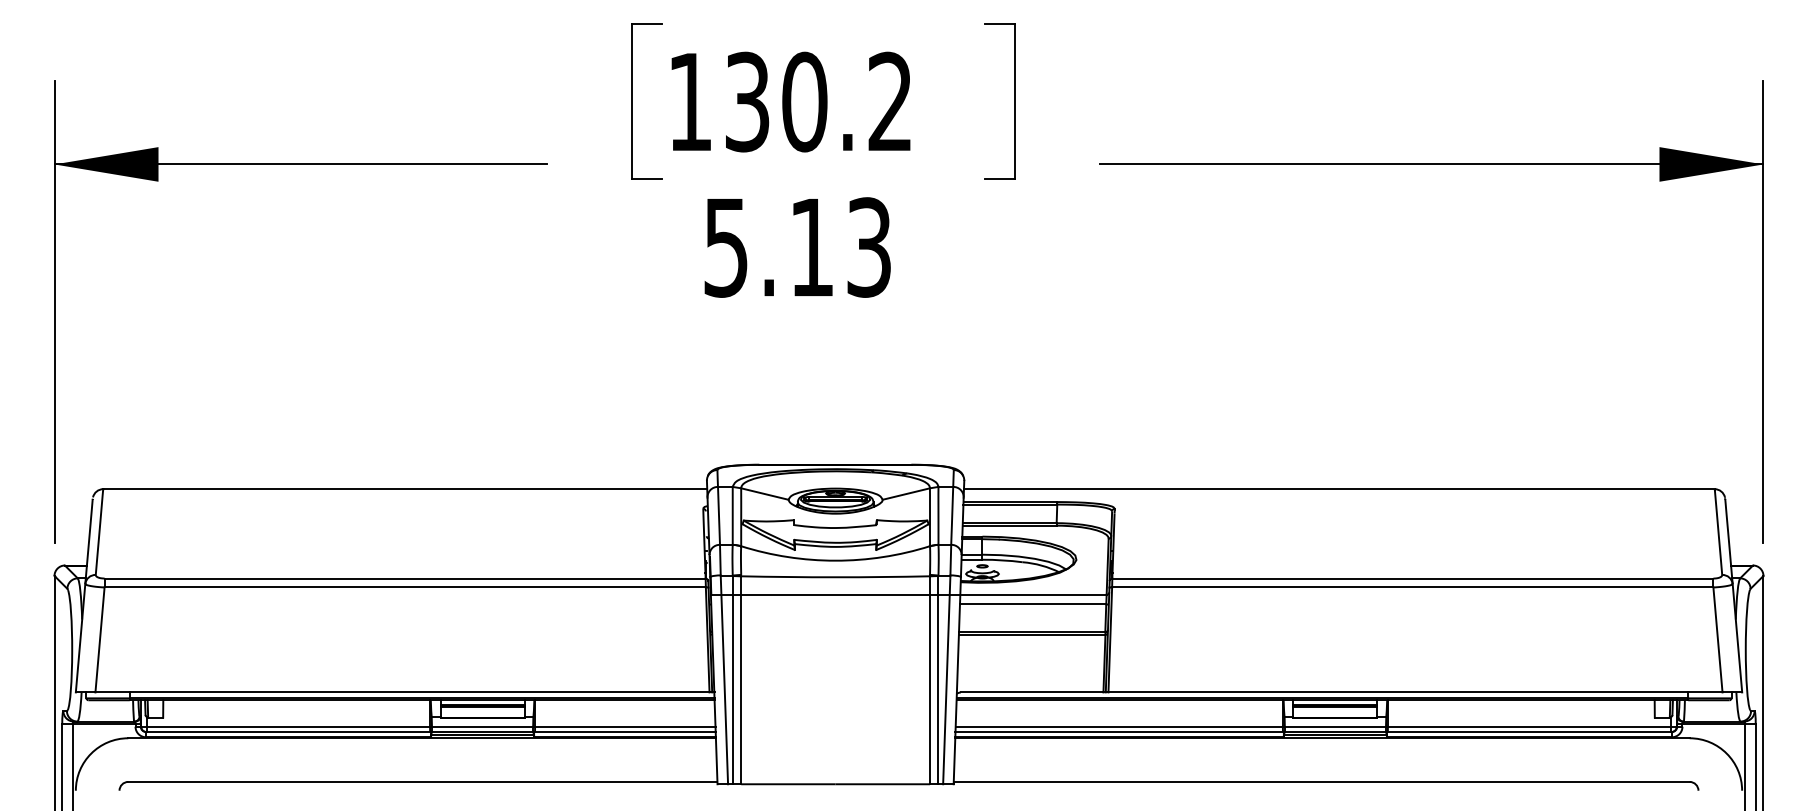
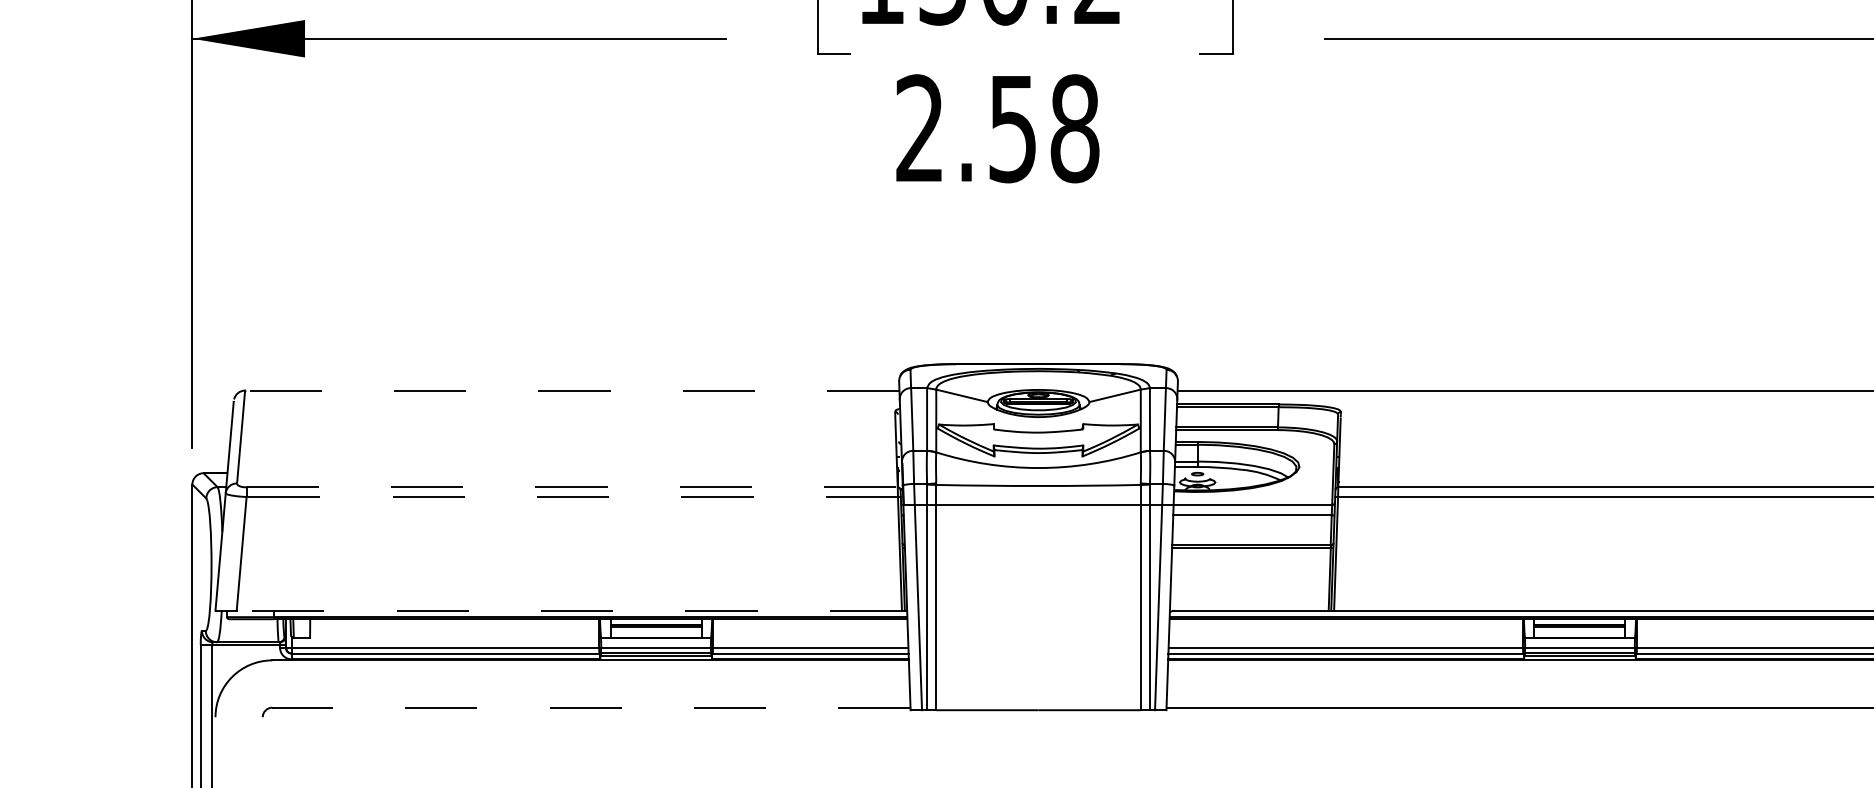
text: (797, 247) -> (997, 128), 5.13 -> 2.58
line: (404, 489) -> (571, 390), solid -> dashed
line: (405, 578) -> (572, 487), solid -> dashed
line: (405, 587) -> (572, 497), solid -> dashed
line: (401, 692) -> (568, 610), solid -> dashed
line: (422, 781) -> (591, 707), solid -> dashed

